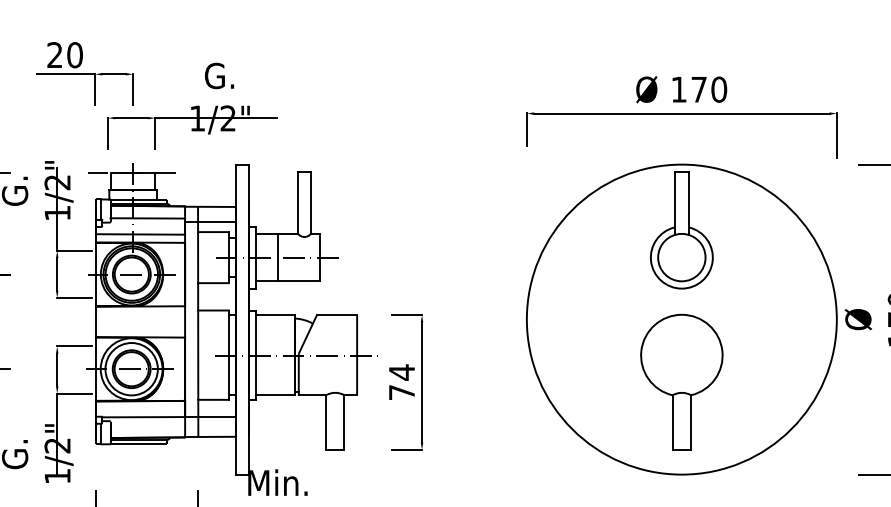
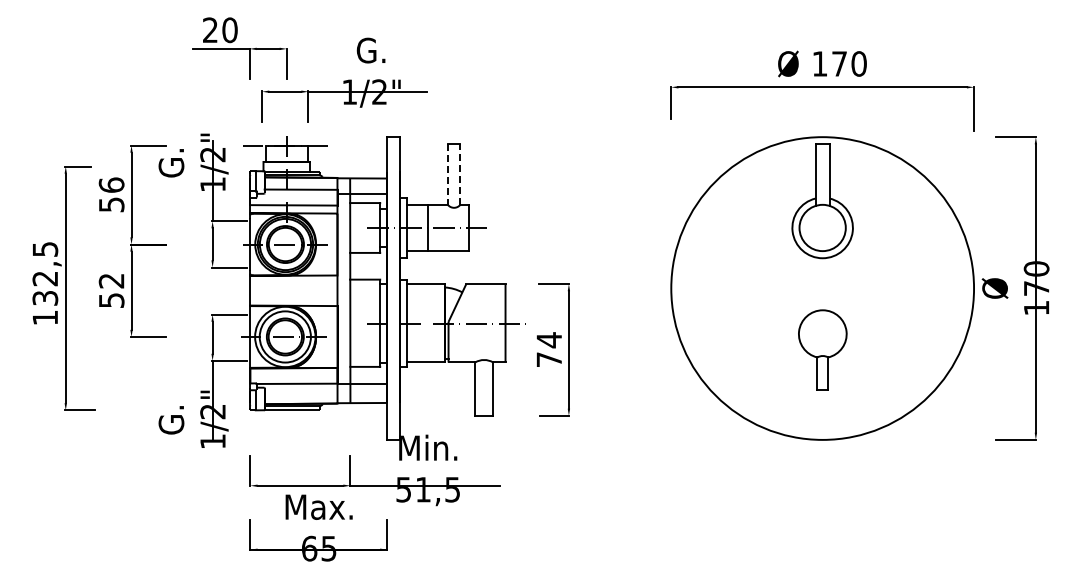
line: (311, 202) -> (460, 174), solid -> dashed
line: (297, 203) -> (447, 175), solid -> dashed
part: (681, 382) -> (822, 349), size x0.6

